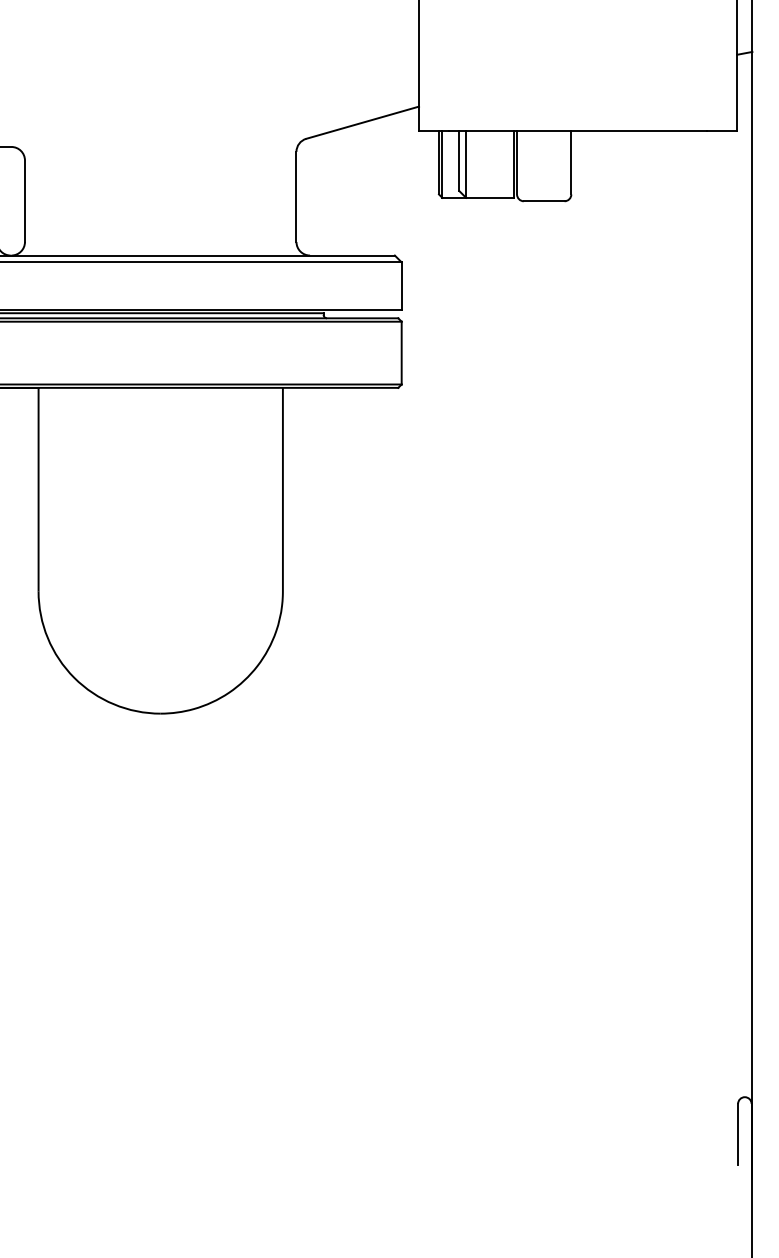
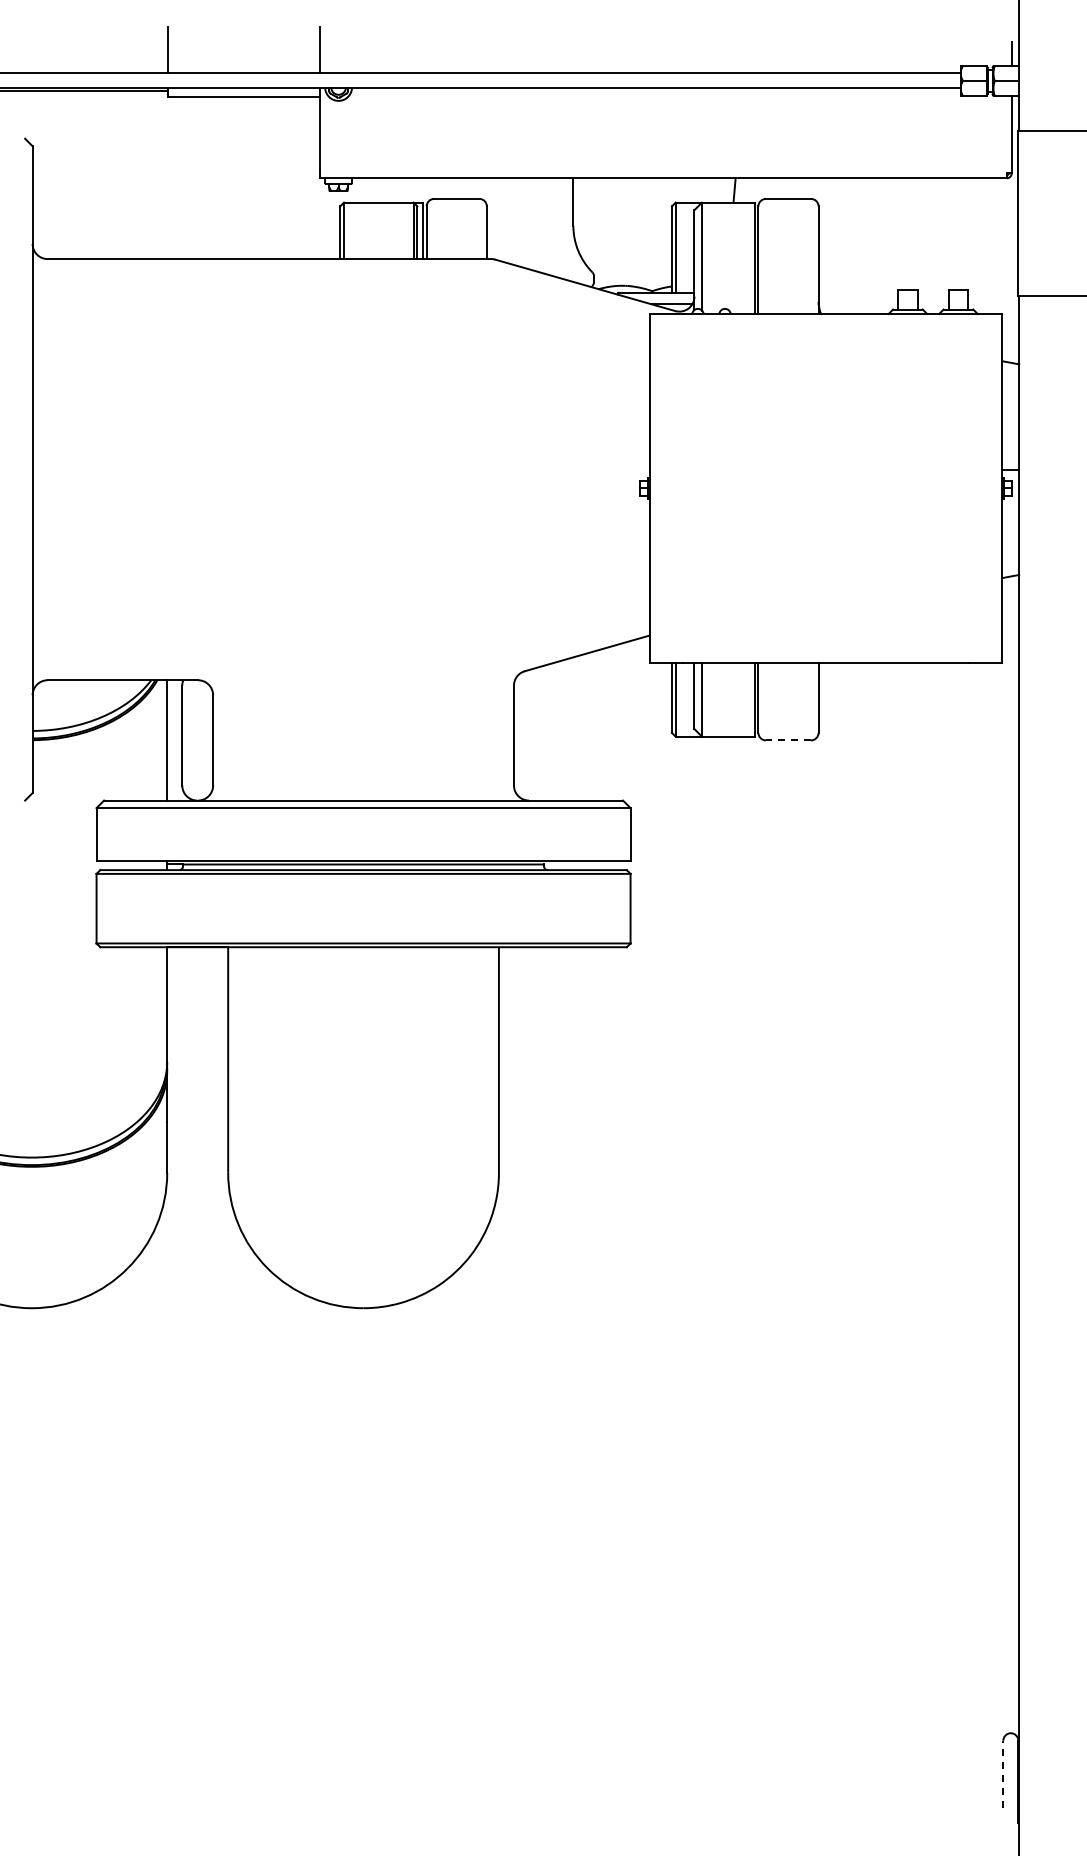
line: (544, 201) -> (788, 740), solid -> dashed
line: (738, 1134) -> (1003, 1774), solid -> dashed

